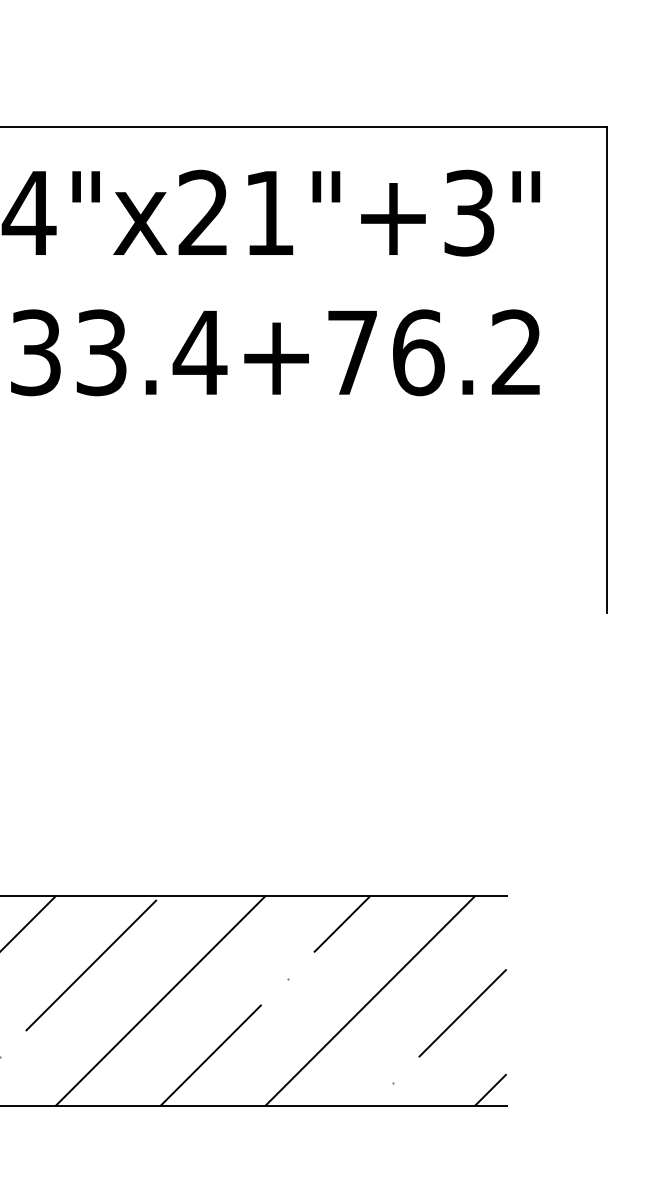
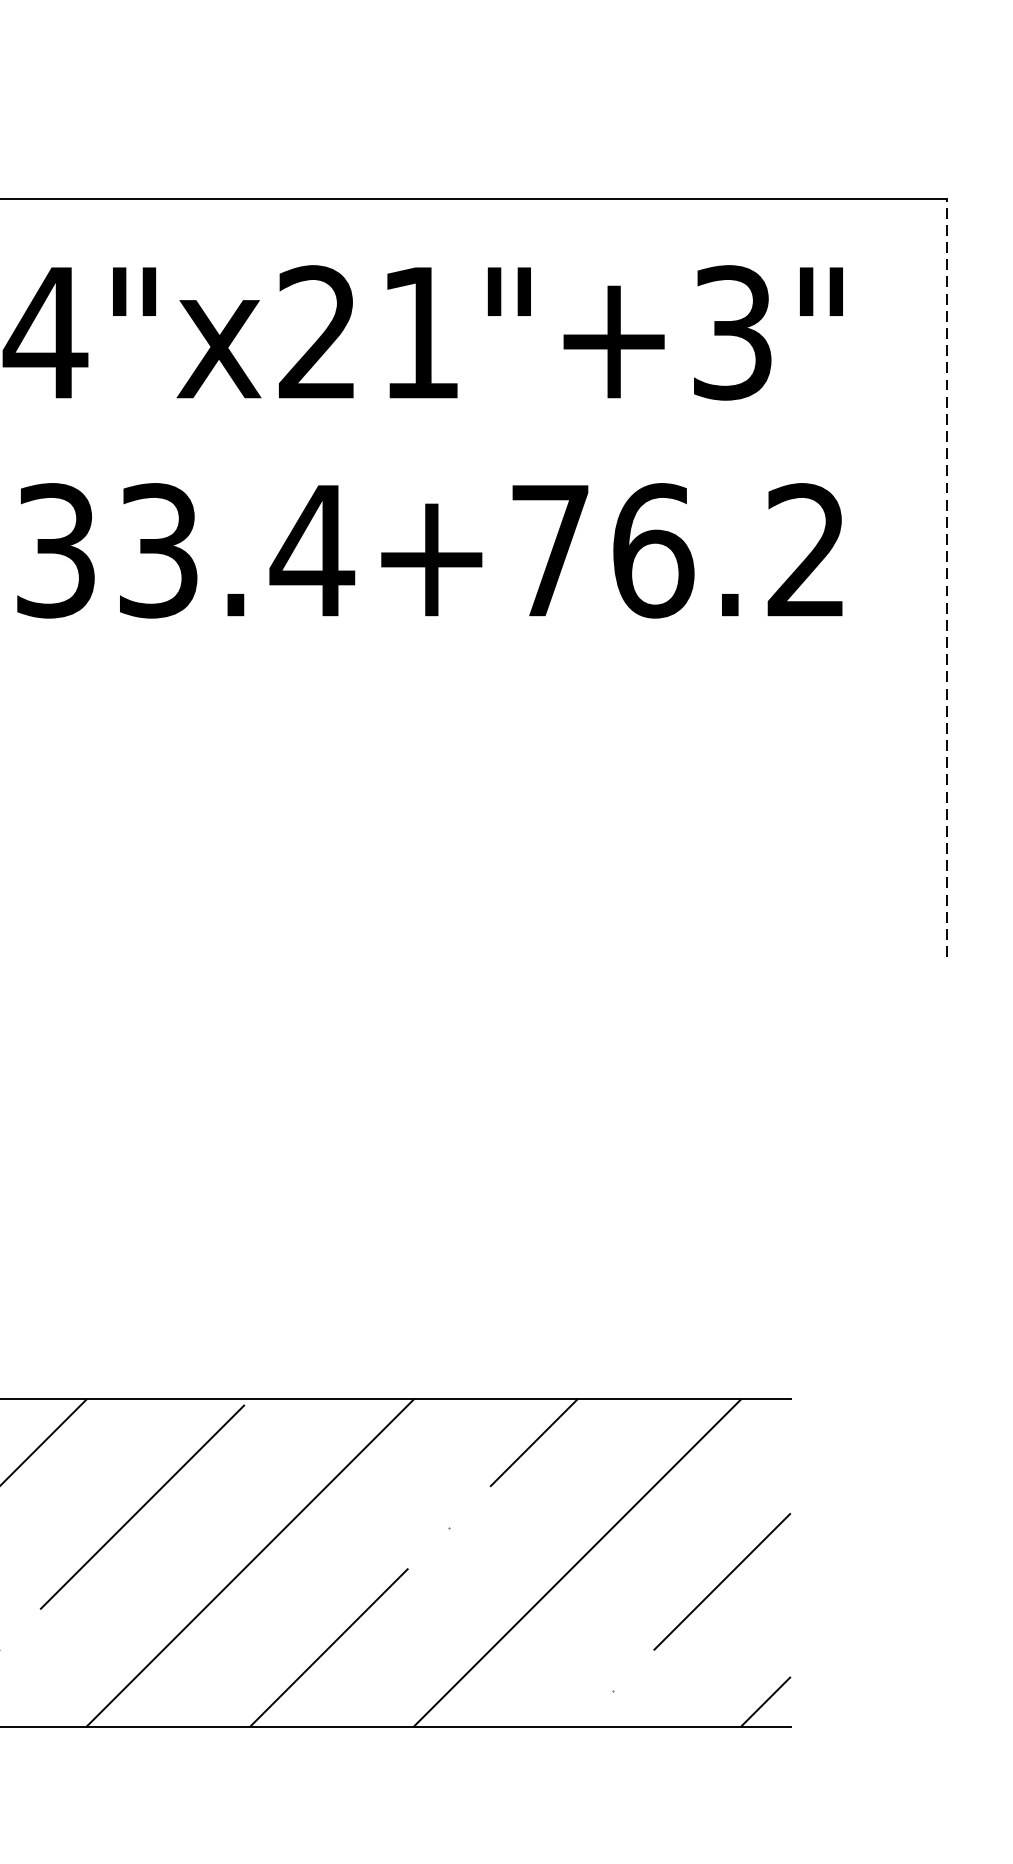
line: (606, 370) -> (946, 578), solid -> dashed

